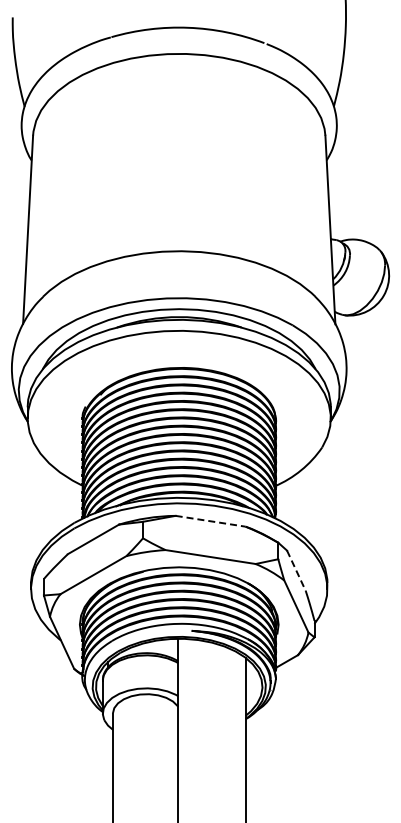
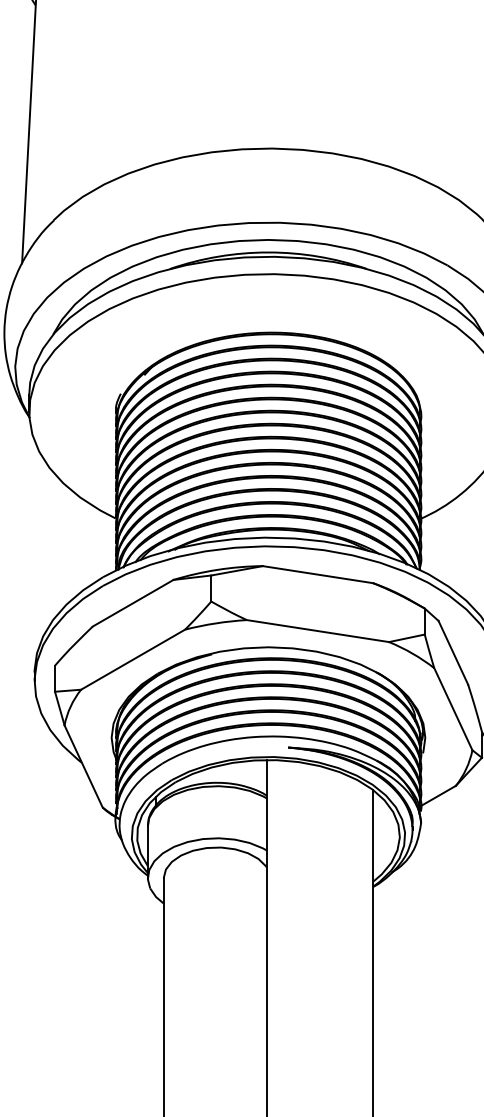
line: (211, 521) -> (319, 575), dashed -> solid
line: (296, 571) -> (453, 653), dashed -> solid

